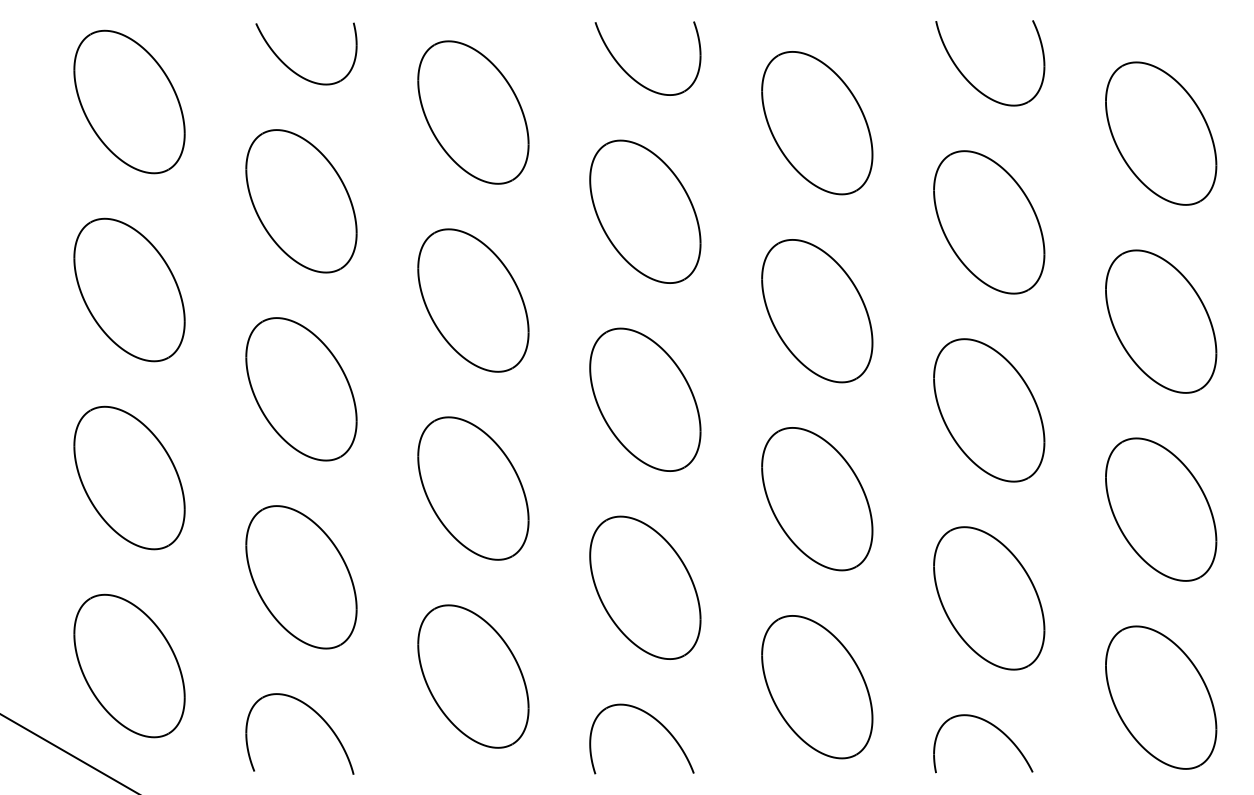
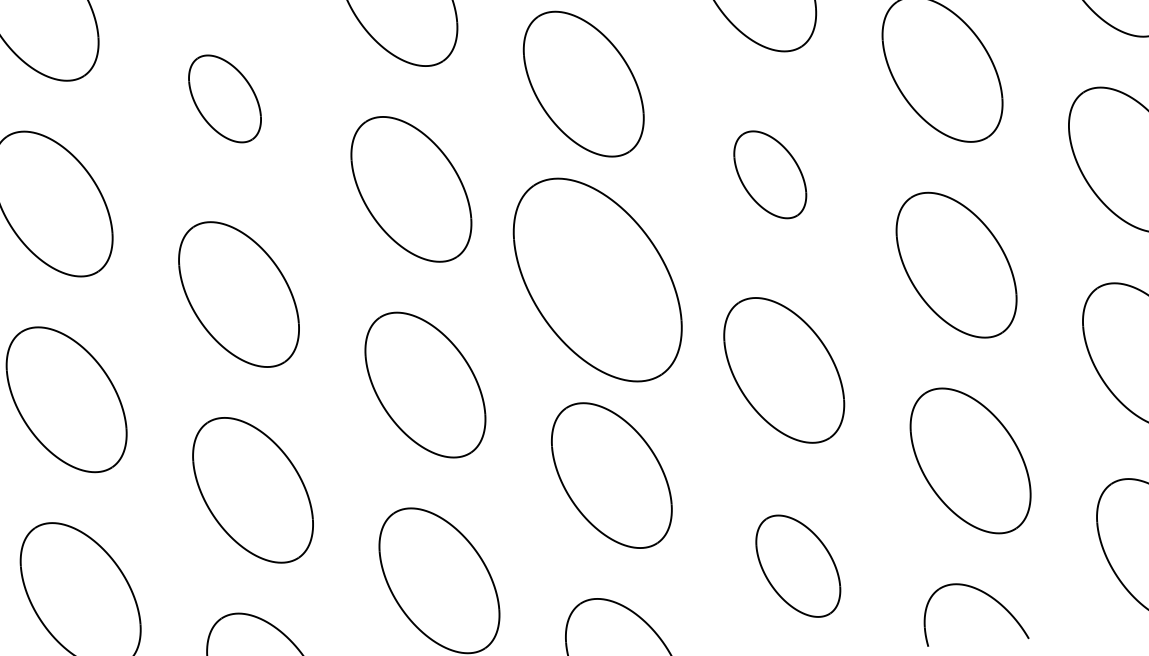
part: (301, 201) -> (225, 99), size x0.6
part: (817, 311) -> (770, 175), size x0.6
part: (645, 399) -> (597, 279), size x1.4
part: (817, 687) -> (798, 566), size x0.7

